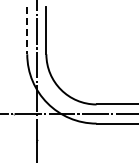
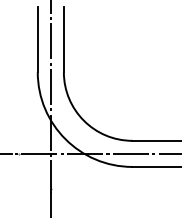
line: (27, 30) -> (38, 39), dashed -> solid

